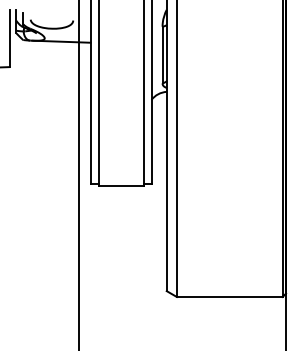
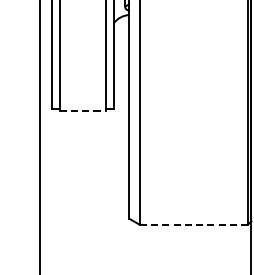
line: (121, 186) -> (83, 111), solid -> dashed
line: (229, 296) -> (193, 224), solid -> dashed

